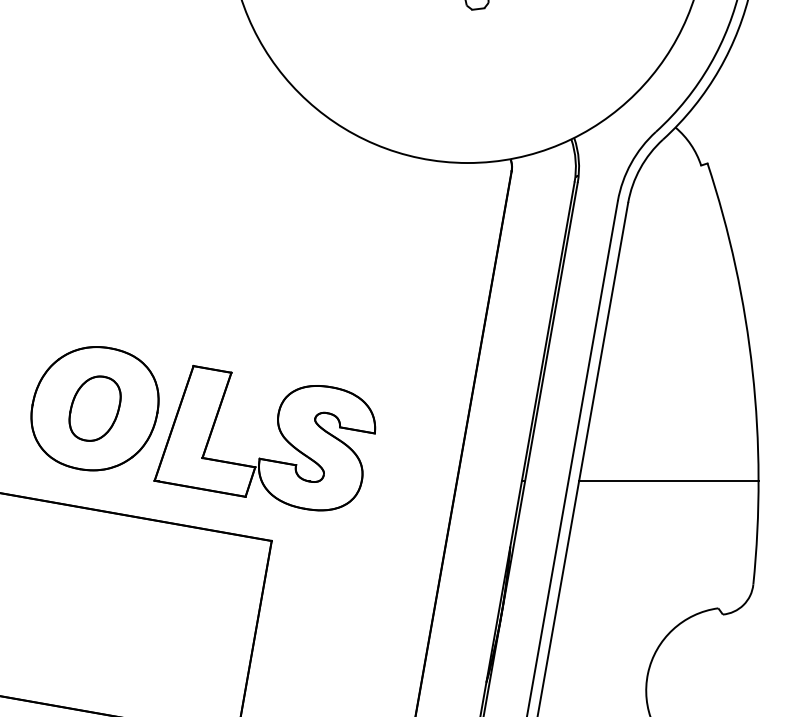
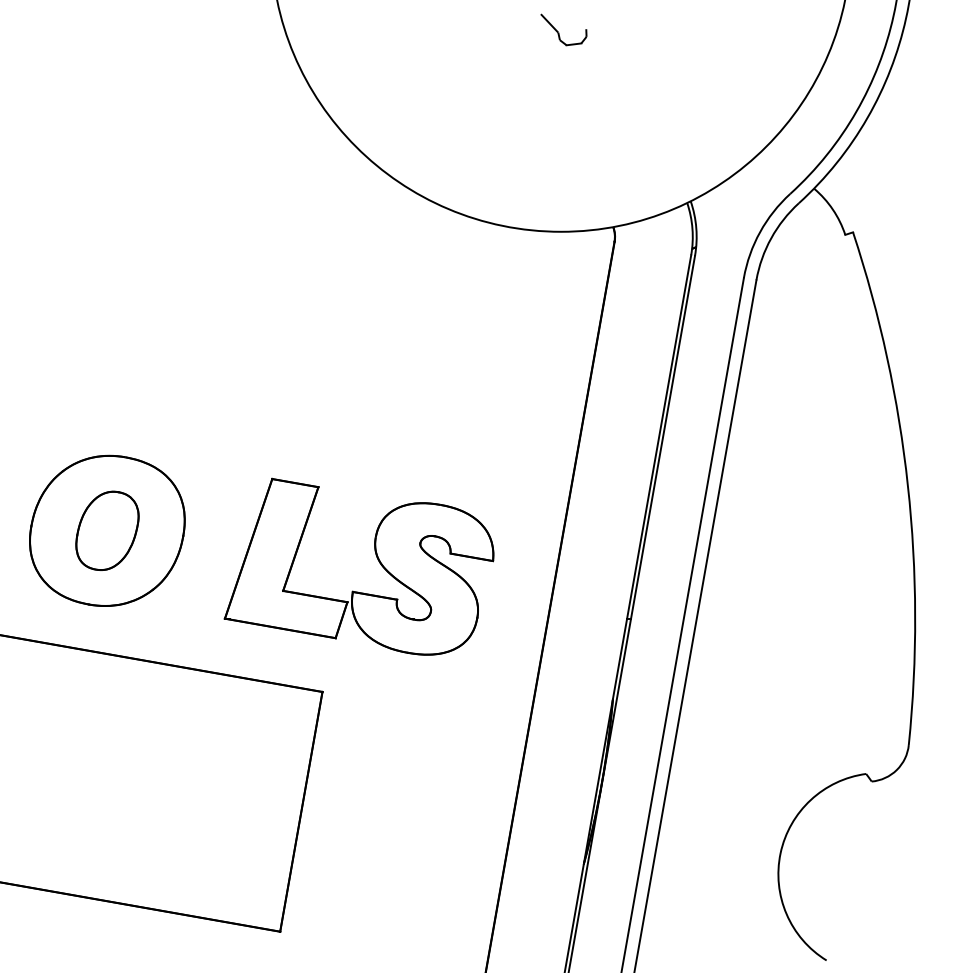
part: (279, 430) -> (376, 557), moved
line: (668, 481) -> (805, 619), removed

